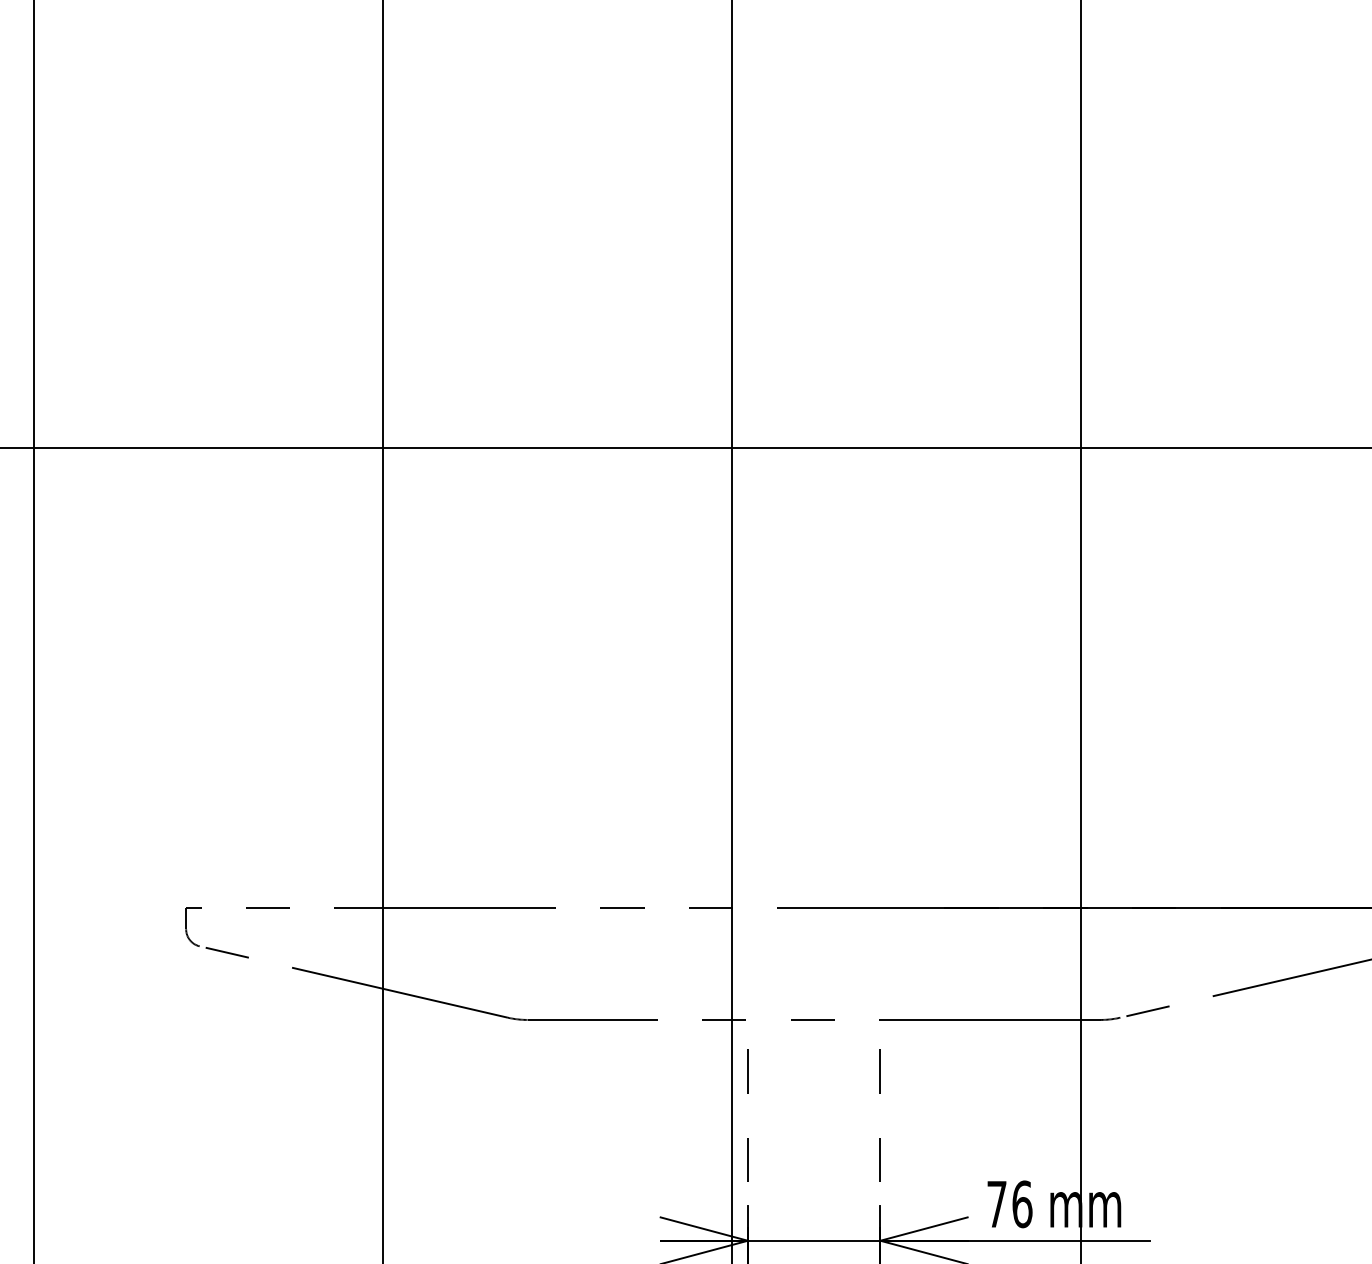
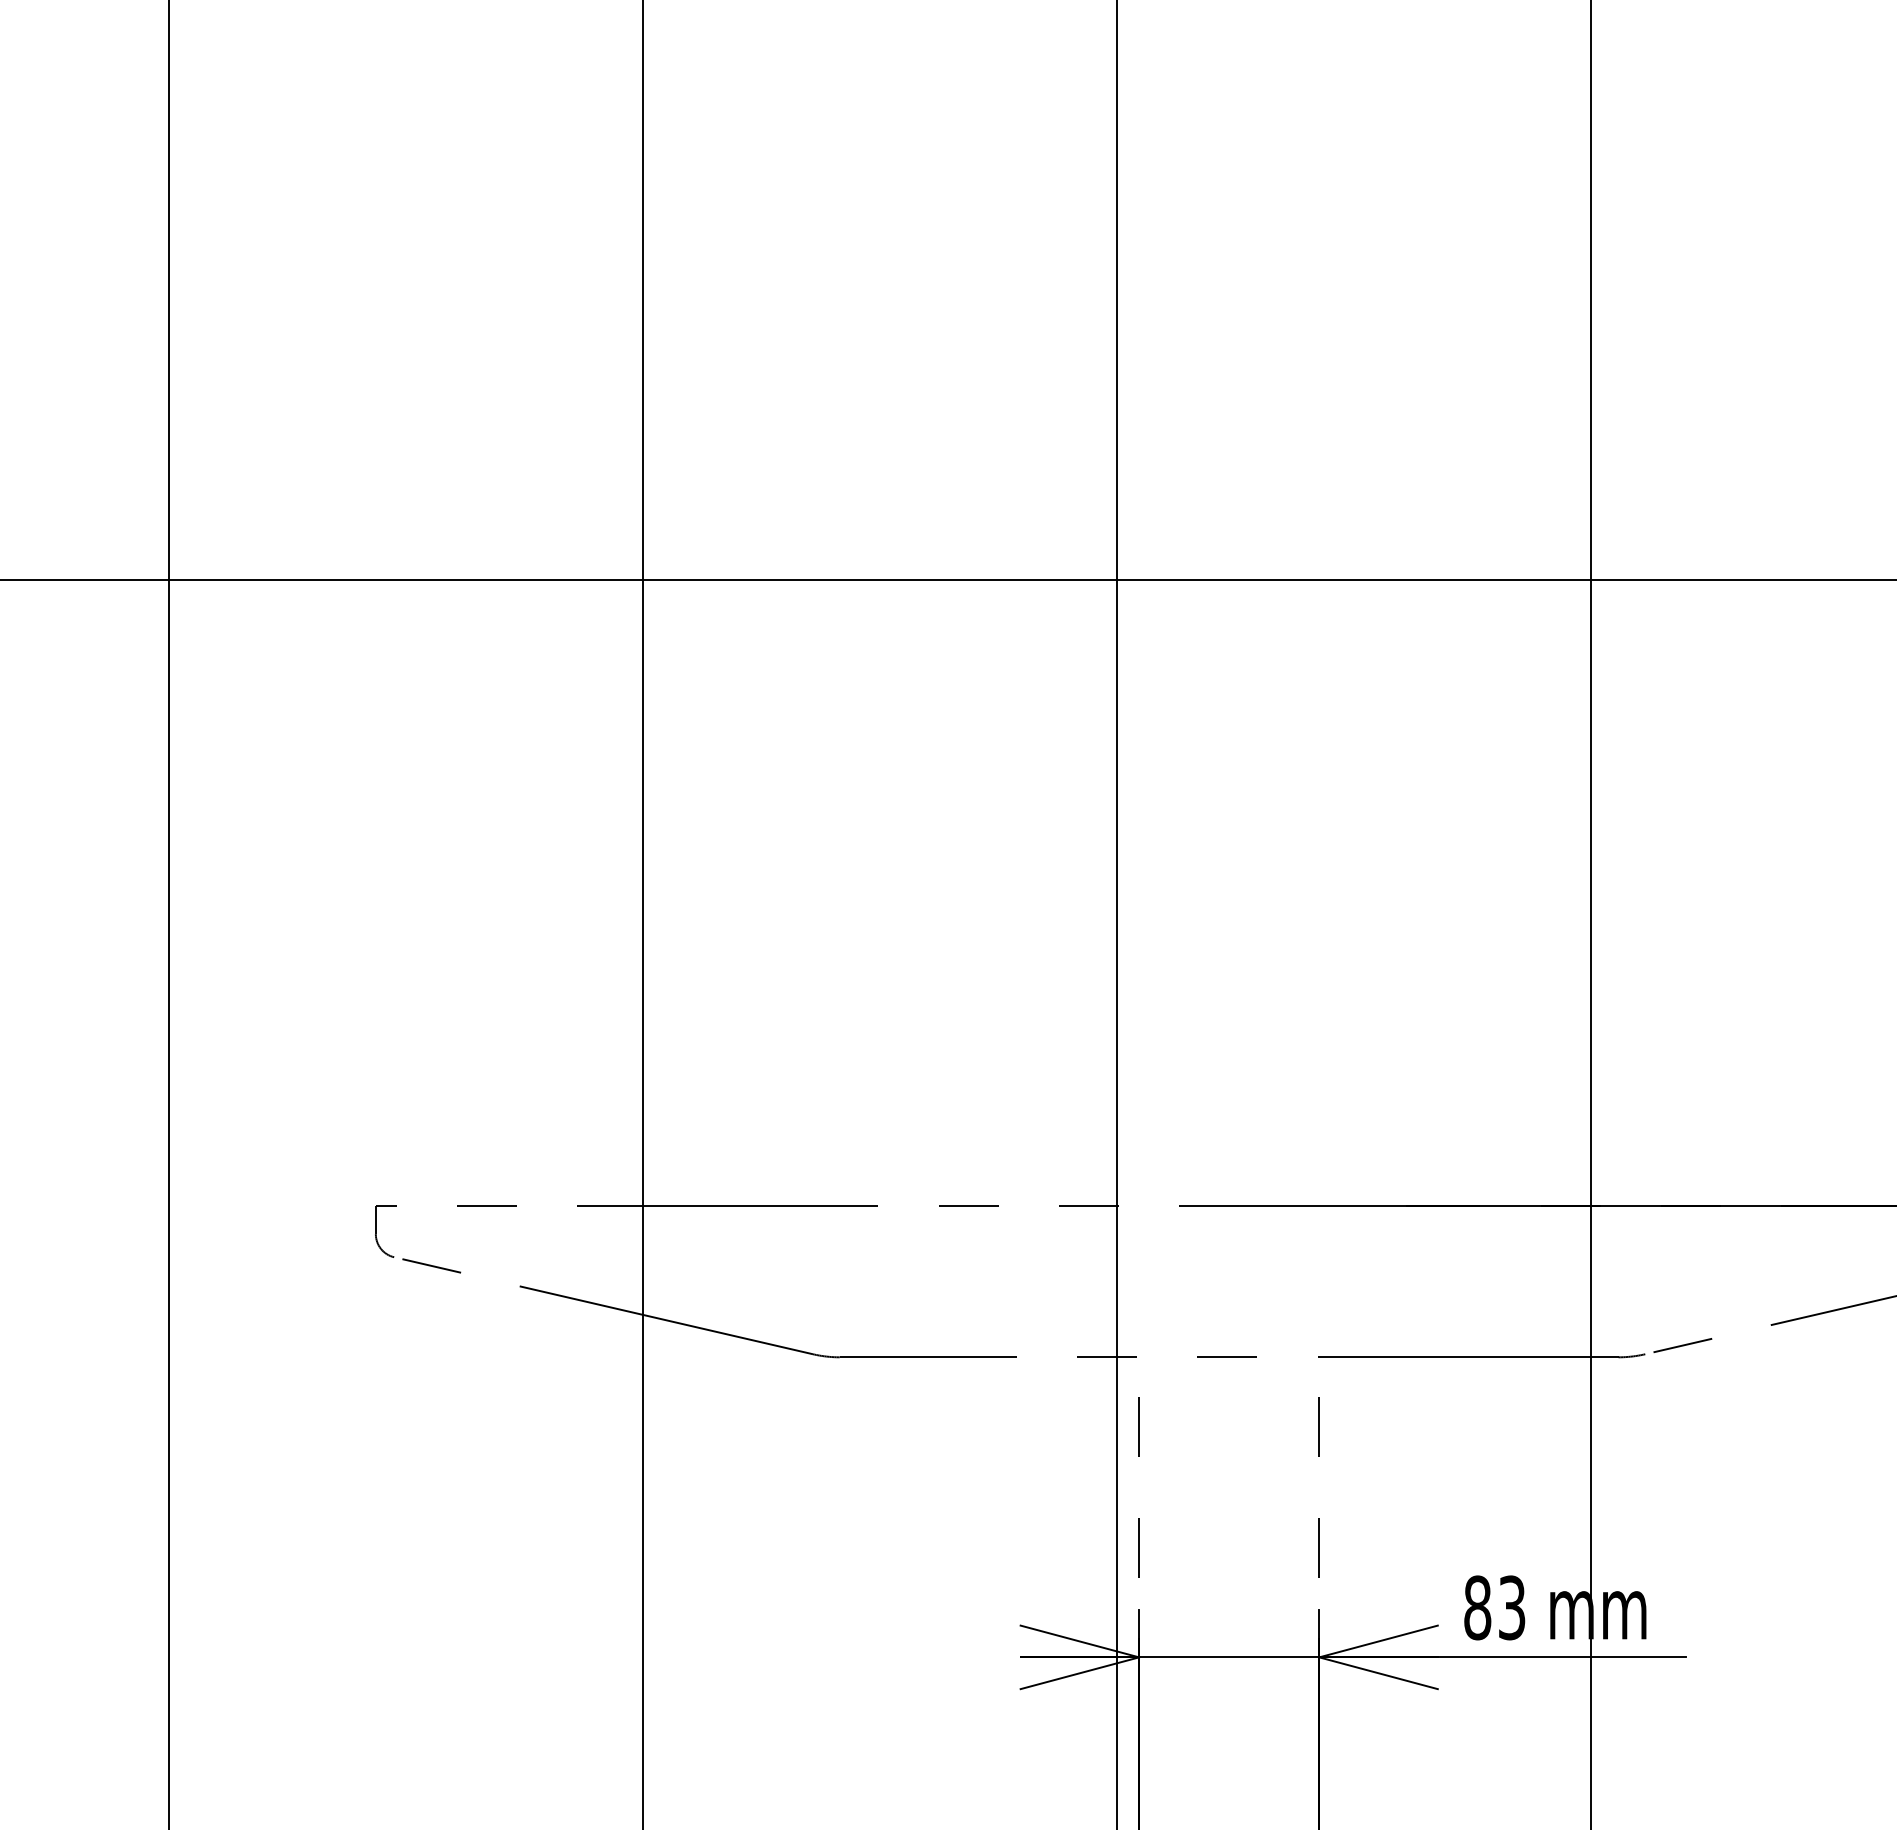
text: (1010, 1204) -> (1495, 1607), 76 -> 83

